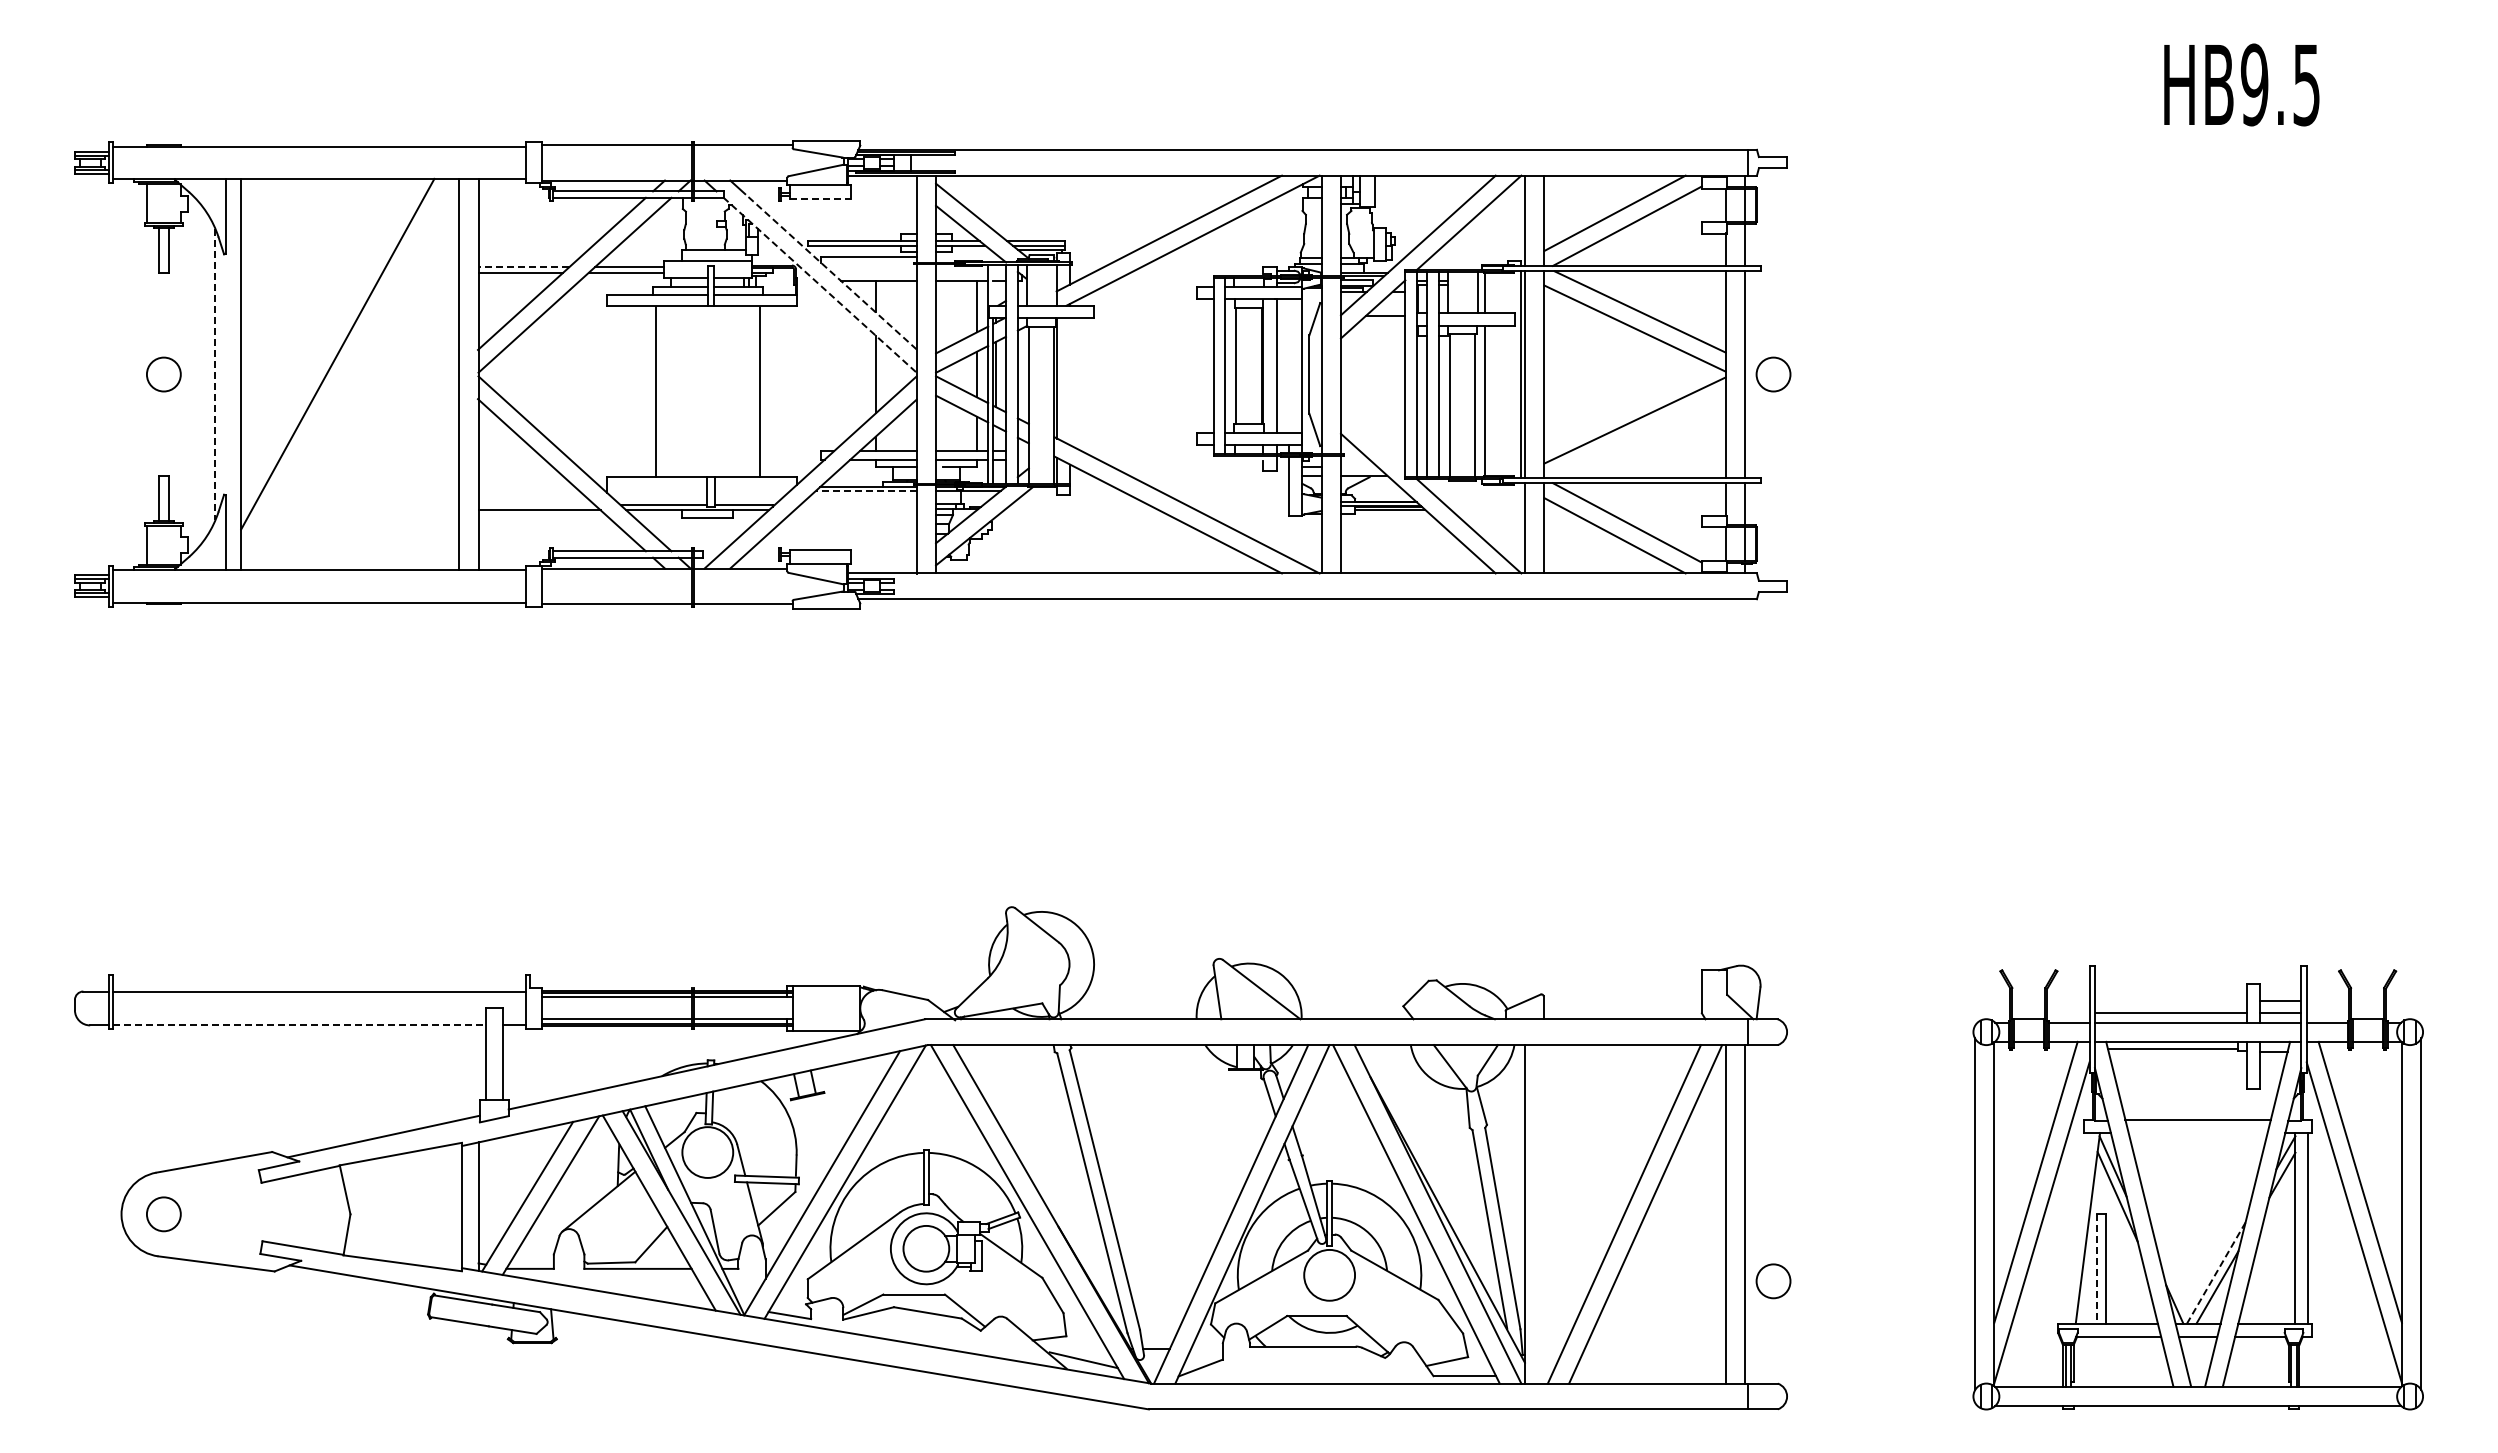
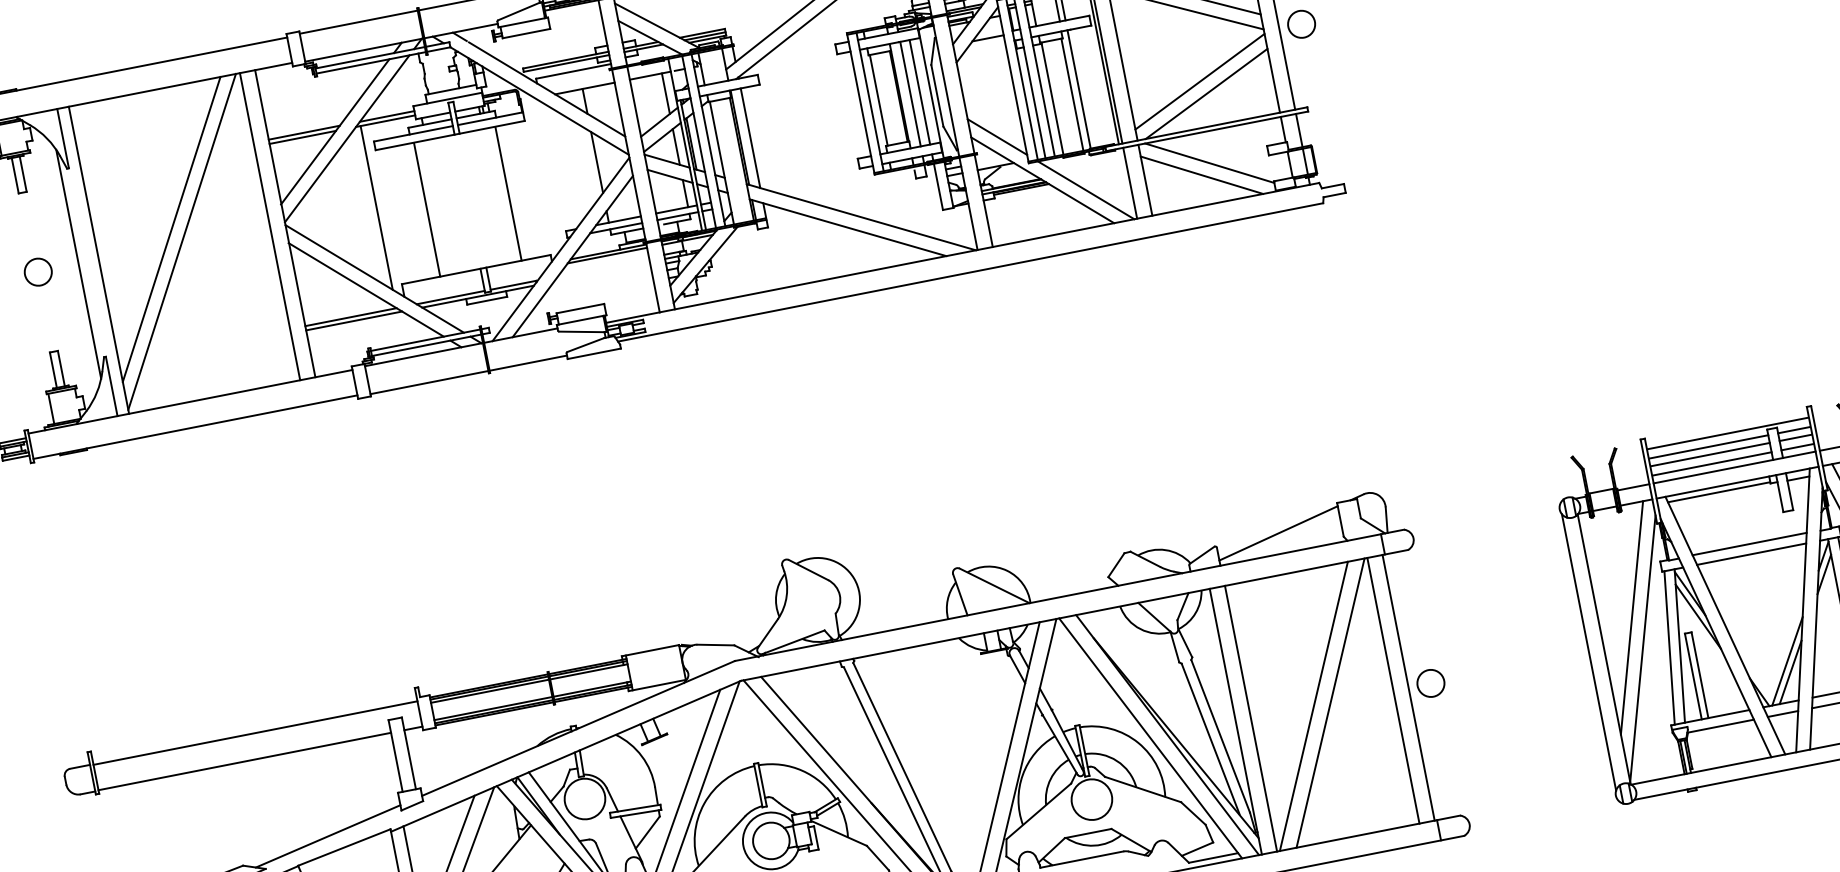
line: (820, 199) -> (526, 33), dashed -> solid
line: (523, 267) -> (304, 132), dashed -> solid
line: (831, 272) -> (546, 89), dashed -> solid
line: (820, 285) -> (539, 101), dashed -> solid
line: (1288, 365) -> (919, 91), added
line: (347, 371) -> (181, 241), added
line: (215, 374) -> (78, 264), dashed -> solid
line: (594, 376) -> (376, 207), added
line: (1069, 381) -> (750, 138), added
line: (1639, 436) -> (1205, 93), added
line: (1373, 439) -> (997, 136), added
line: (866, 491) -> (607, 255), dashed -> solid
line: (536, 505) -> (350, 317), added
line: (2197, 979) -> (1727, 433), added
line: (2171, 991) -> (1708, 447), added
line: (2279, 991) -> (1793, 430), added
line: (1622, 993) -> (1278, 533), added
line: (2171, 1000) -> (1710, 454), added
line: (299, 1024) -> (244, 761), dashed -> solid
line: (2197, 1132) -> (1751, 553), added
line: (1544, 1214) -> (1251, 718), added
line: (2074, 1227) -> (1669, 647), added
line: (2097, 1269) -> (1693, 676), dashed -> solid
line: (2216, 1273) -> (1787, 661), dashed -> solid
circle: (1773, 1281) -> (1430, 683), moved

